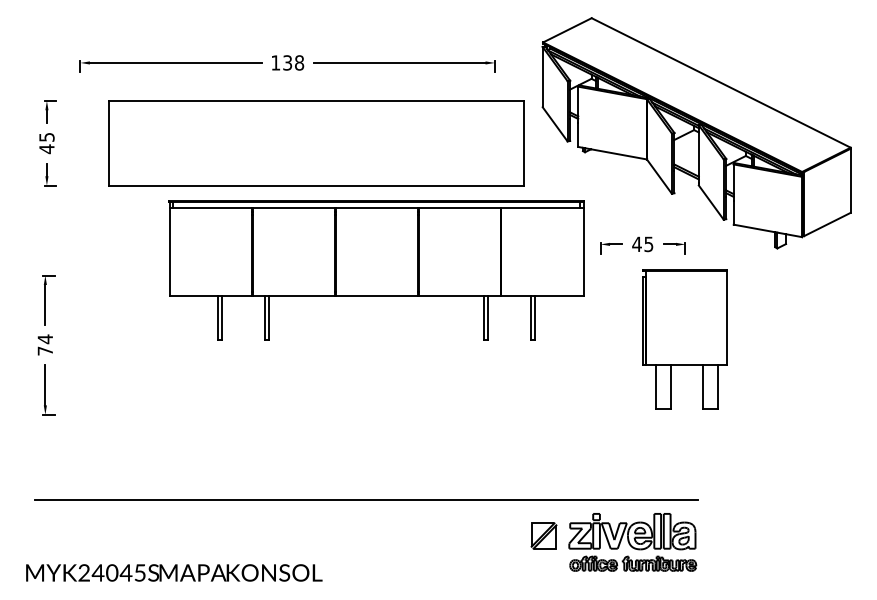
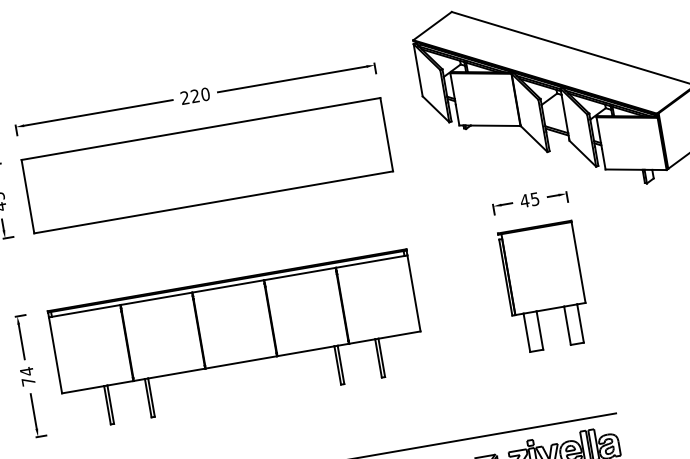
text: (287, 62) -> (195, 95), 138 -> 220
part: (316, 143) -> (207, 165), moved
part: (376, 270) -> (237, 340), moved
part: (684, 339) -> (544, 287), moved

